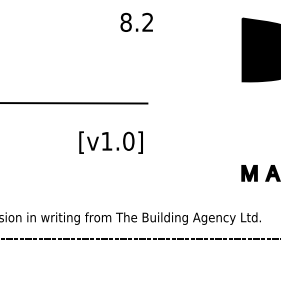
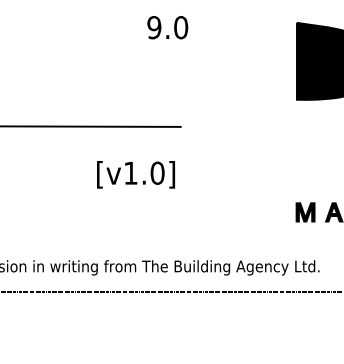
text: (136, 22) -> (167, 27), 8.2 -> 9.0

